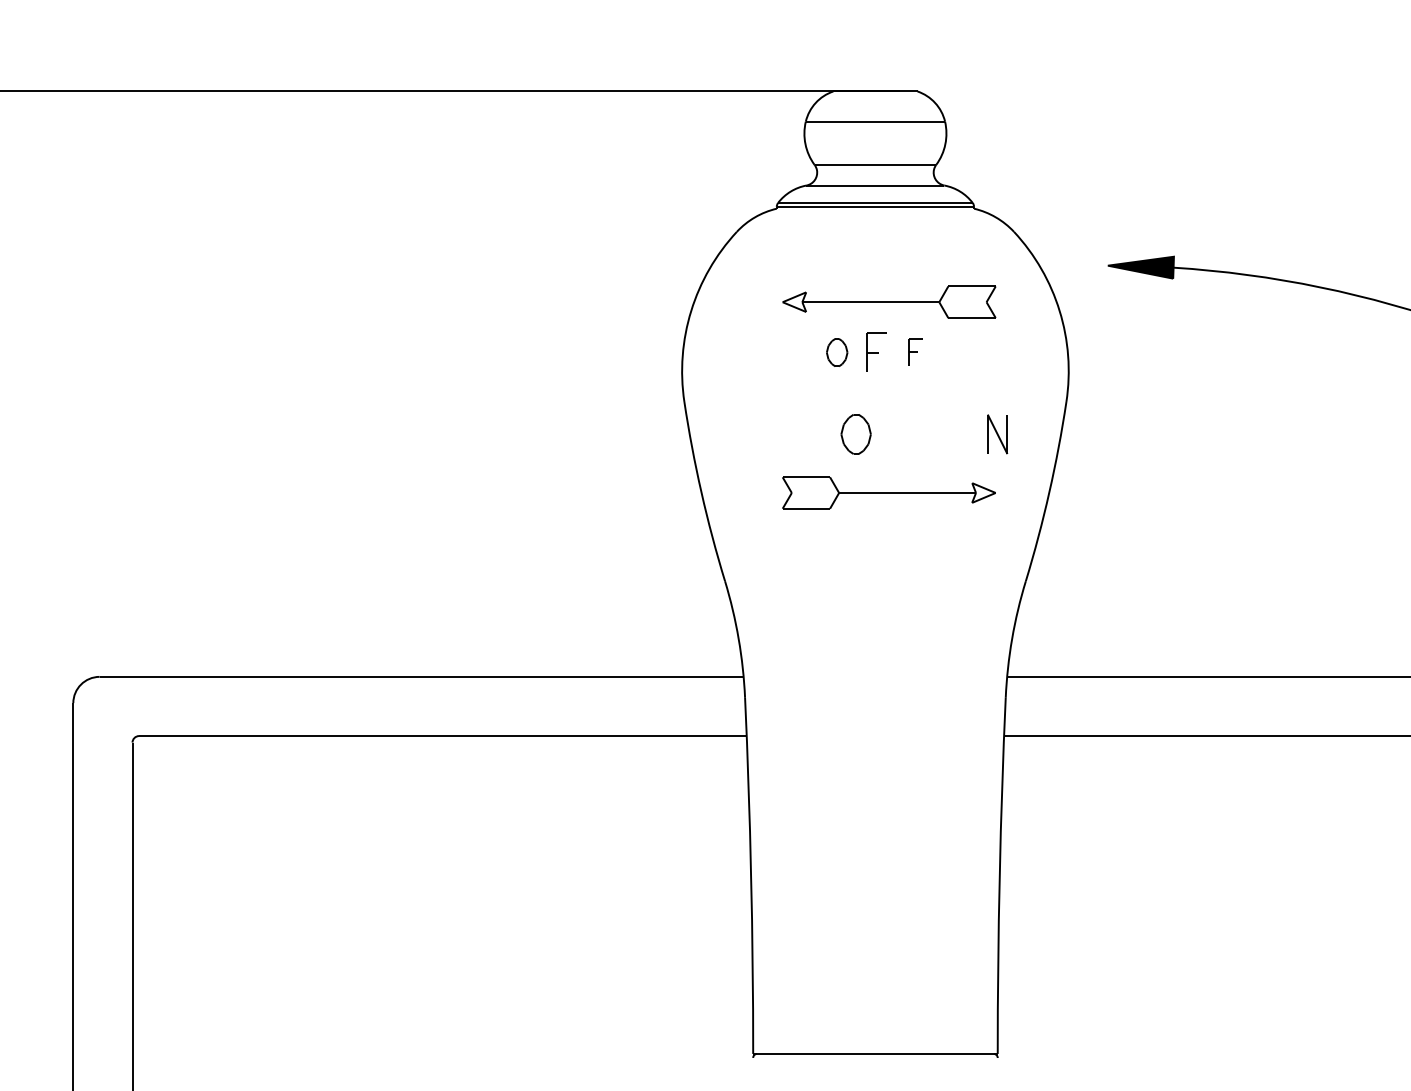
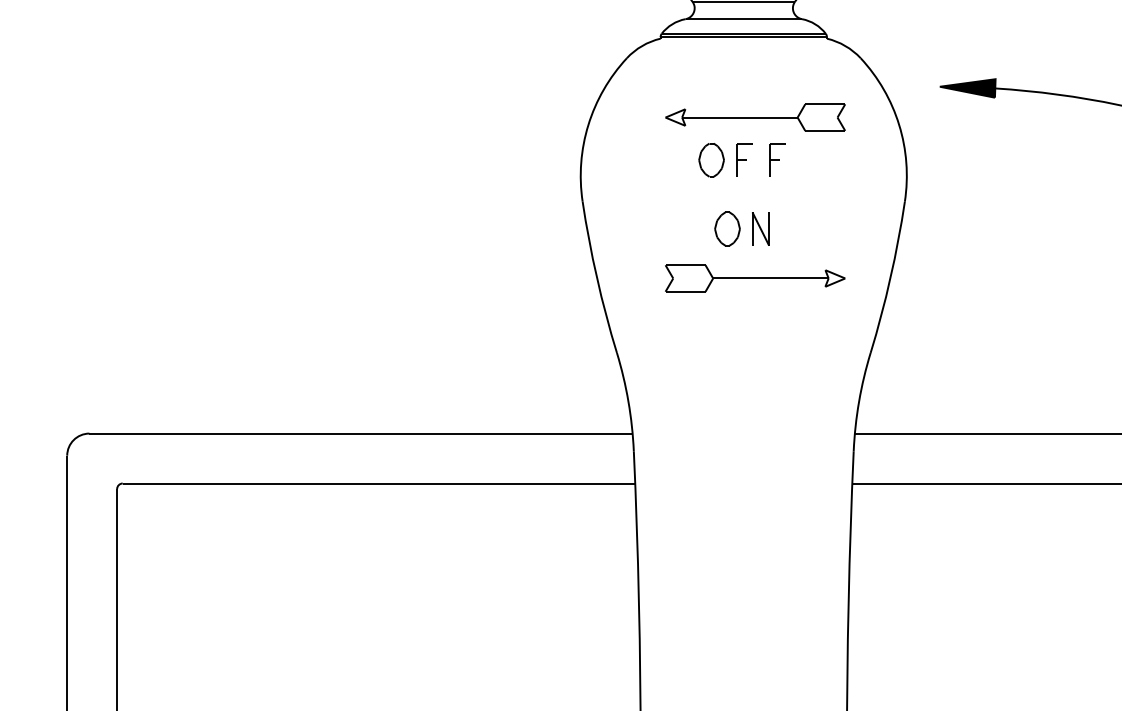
part: (915, 351) -> (777, 159), size x1.43
part: (836, 352) -> (710, 159), size x1.43
part: (997, 434) -> (760, 229), moved

